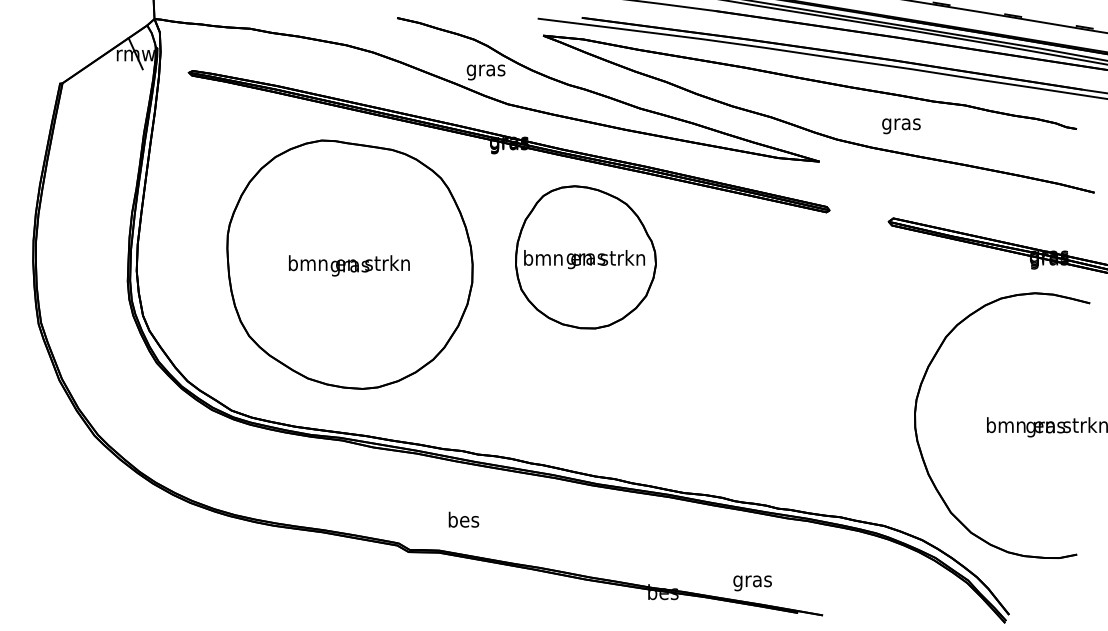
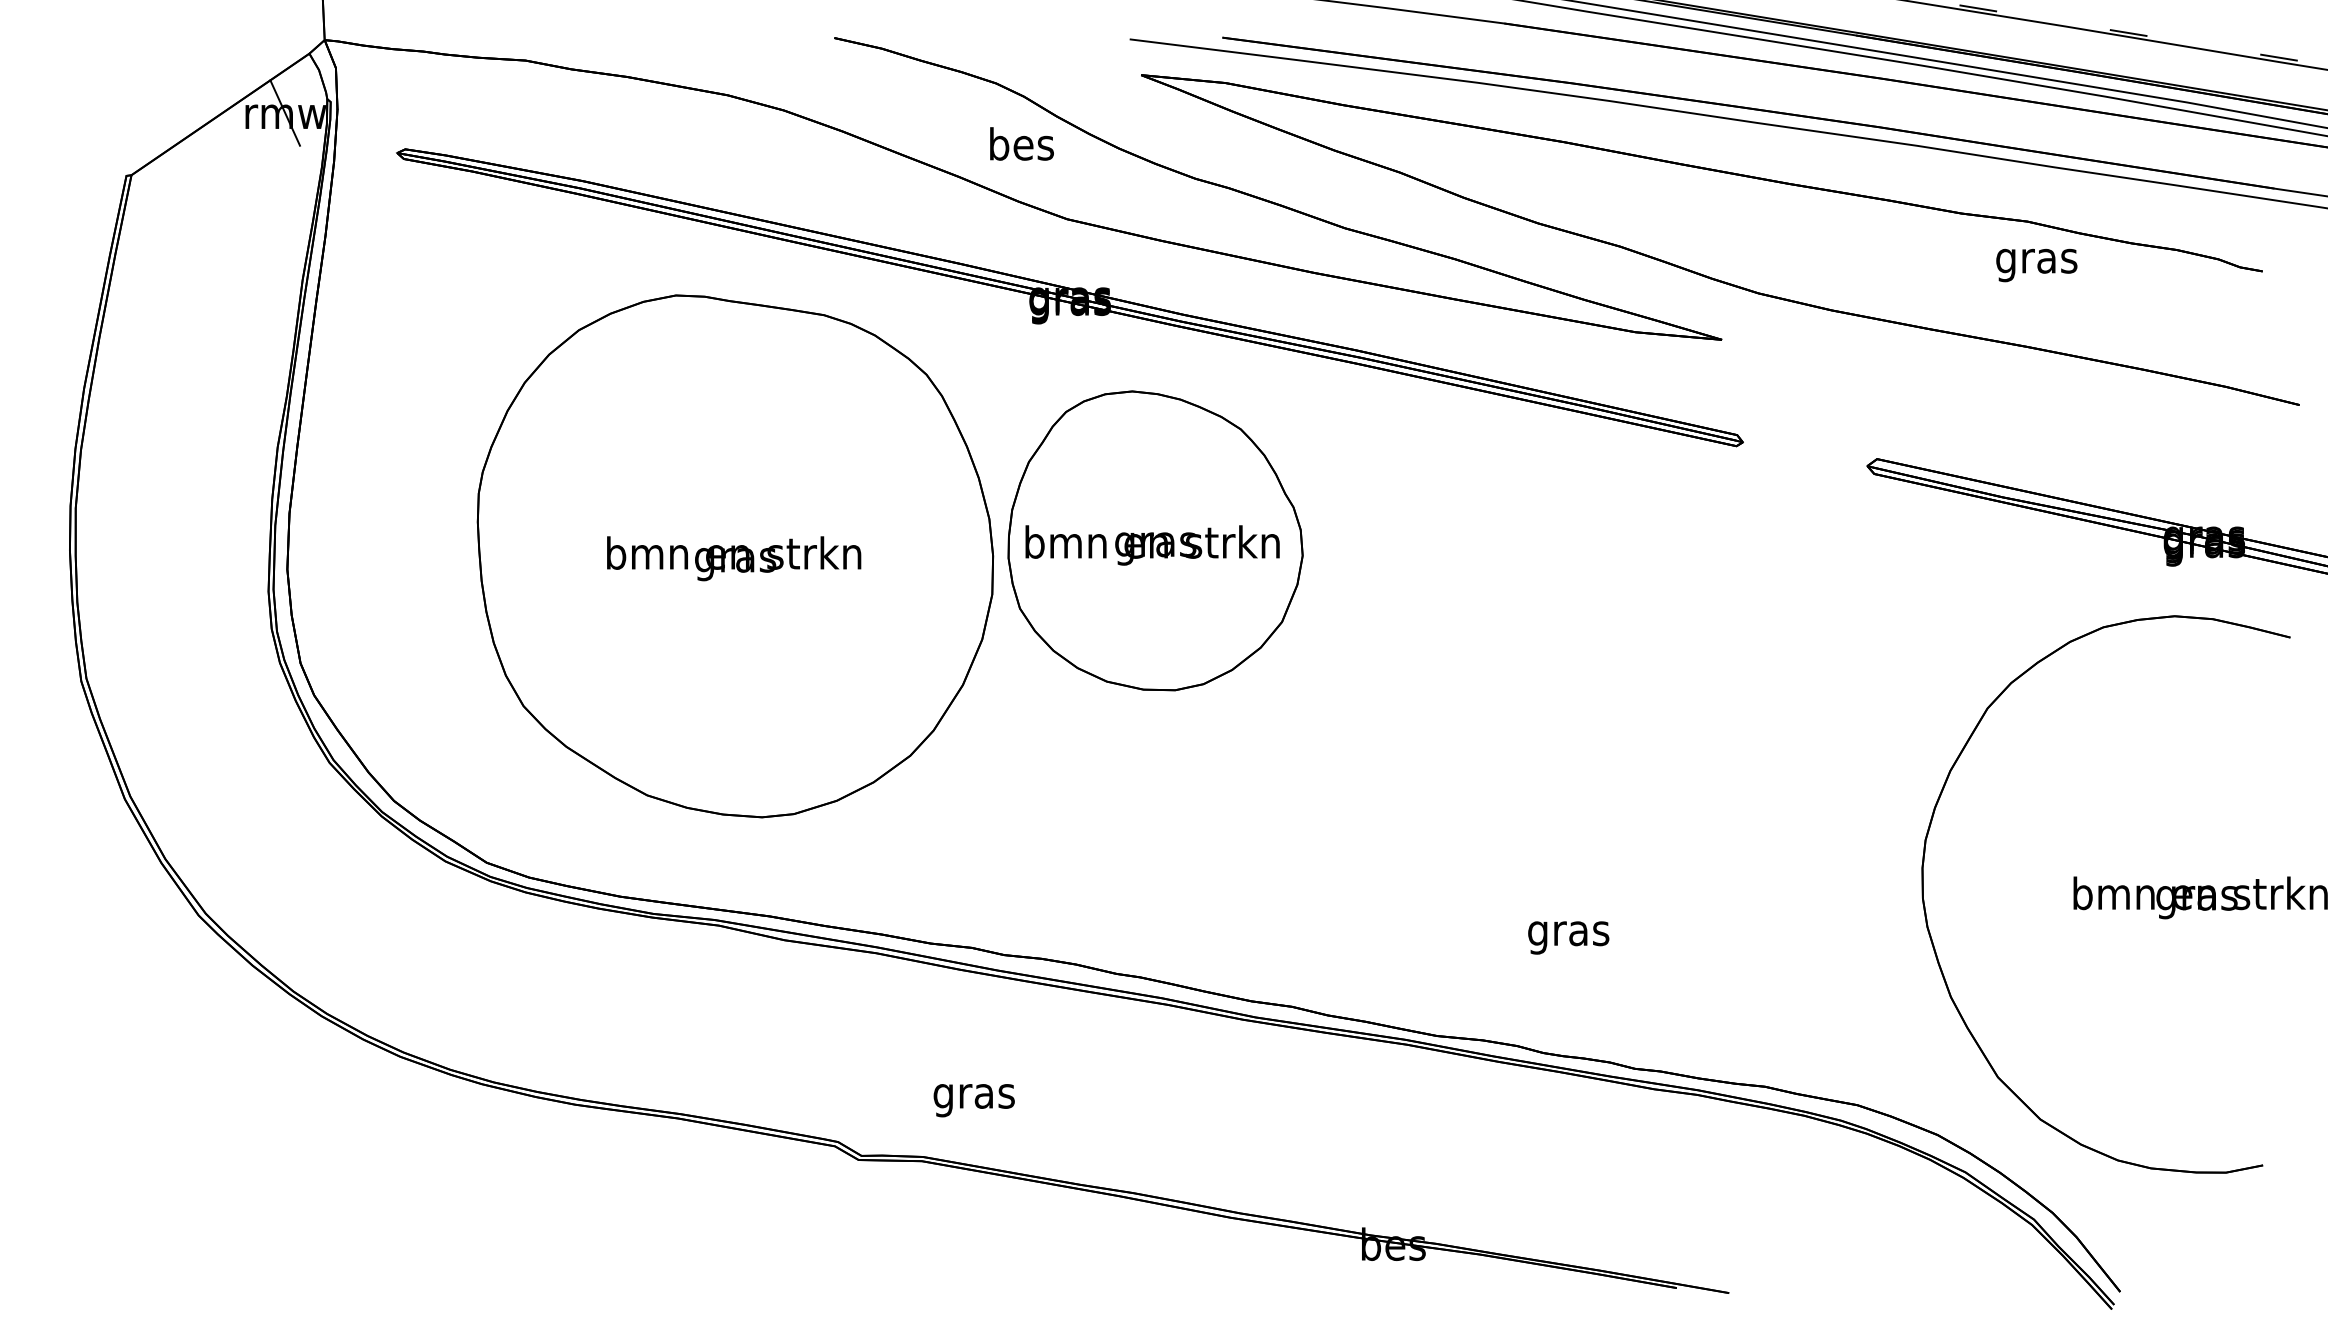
text: (485, 70) -> (1020, 148), gras -> bes
text: (901, 126) -> (2036, 265), moved
part: (585, 257) -> (1154, 541), moved
text: (463, 521) -> (973, 1095), bes -> gras
text: (752, 583) -> (1568, 938), moved

